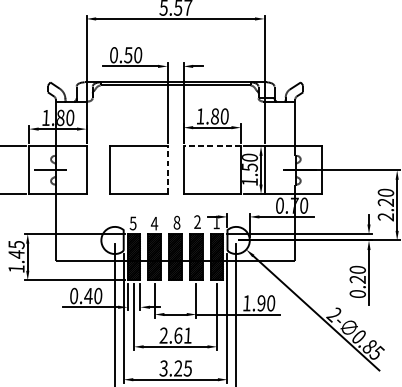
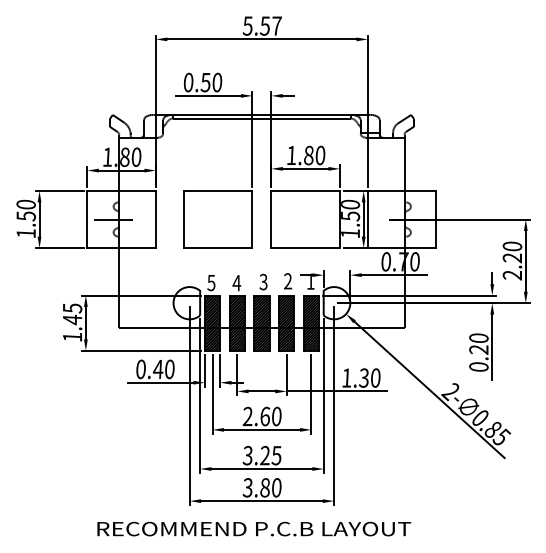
line: (212, 146) -> (305, 191), dashed -> solid
line: (167, 170) -> (252, 219), dashed -> solid
text: (176, 222) -> (263, 281), 8 -> 3
text: (260, 302) -> (363, 377), 1.90 -> 1.30
text: (187, 335) -> (276, 416), 2.61 -> 2.60

